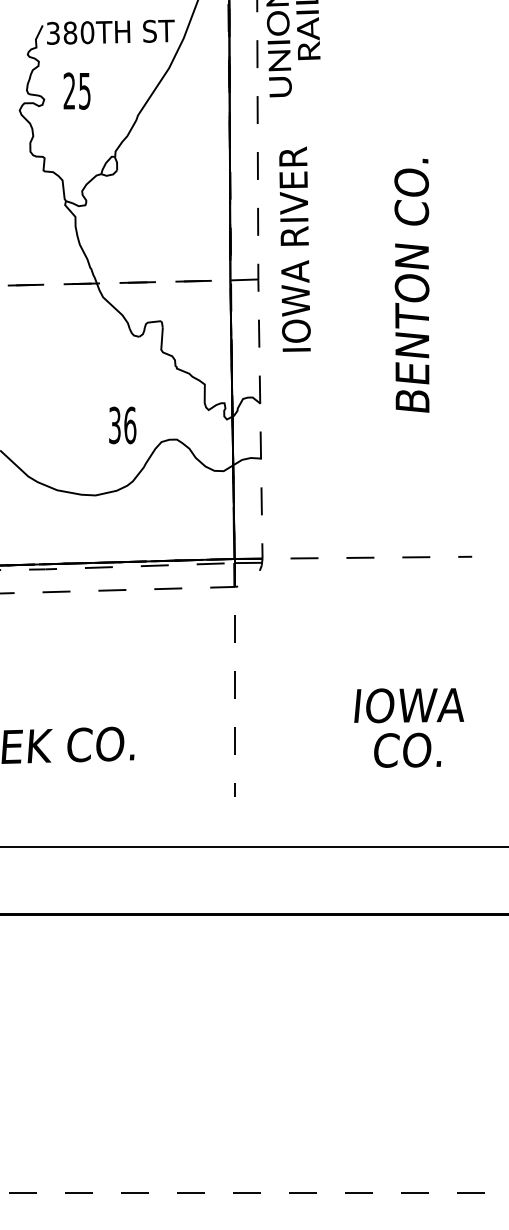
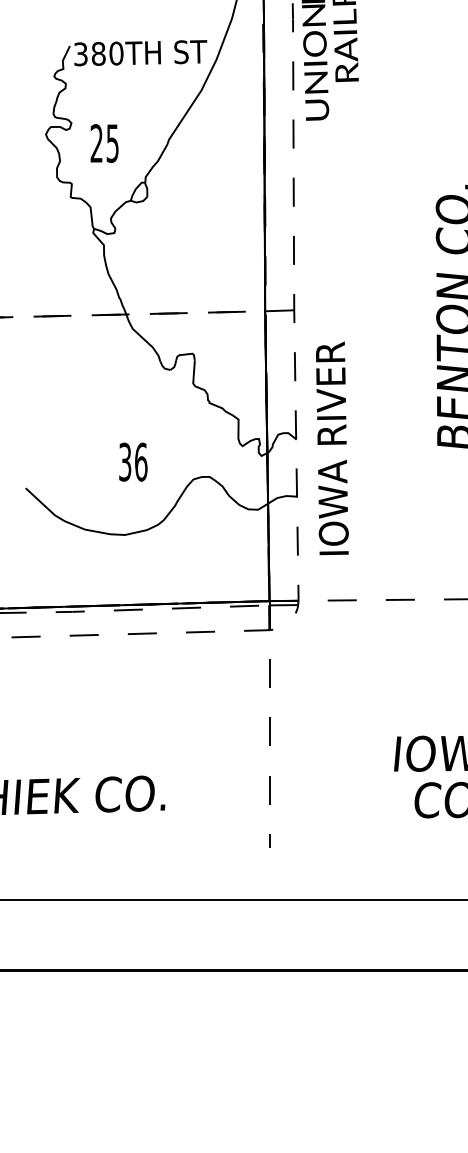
text: (76, 90) -> (104, 142), moved
text: (294, 248) -> (331, 447), moved
text: (122, 425) -> (133, 462), moved

